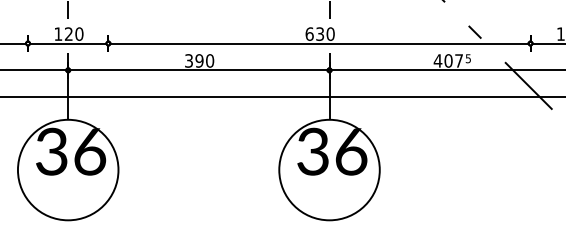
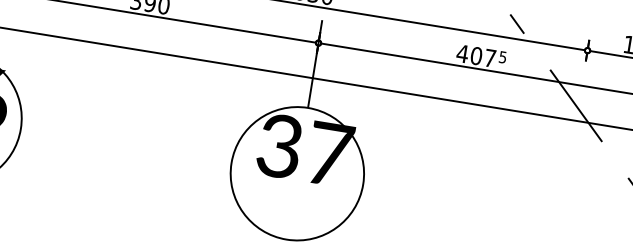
text: (351, 151) -> (330, 154), 36 -> 37

